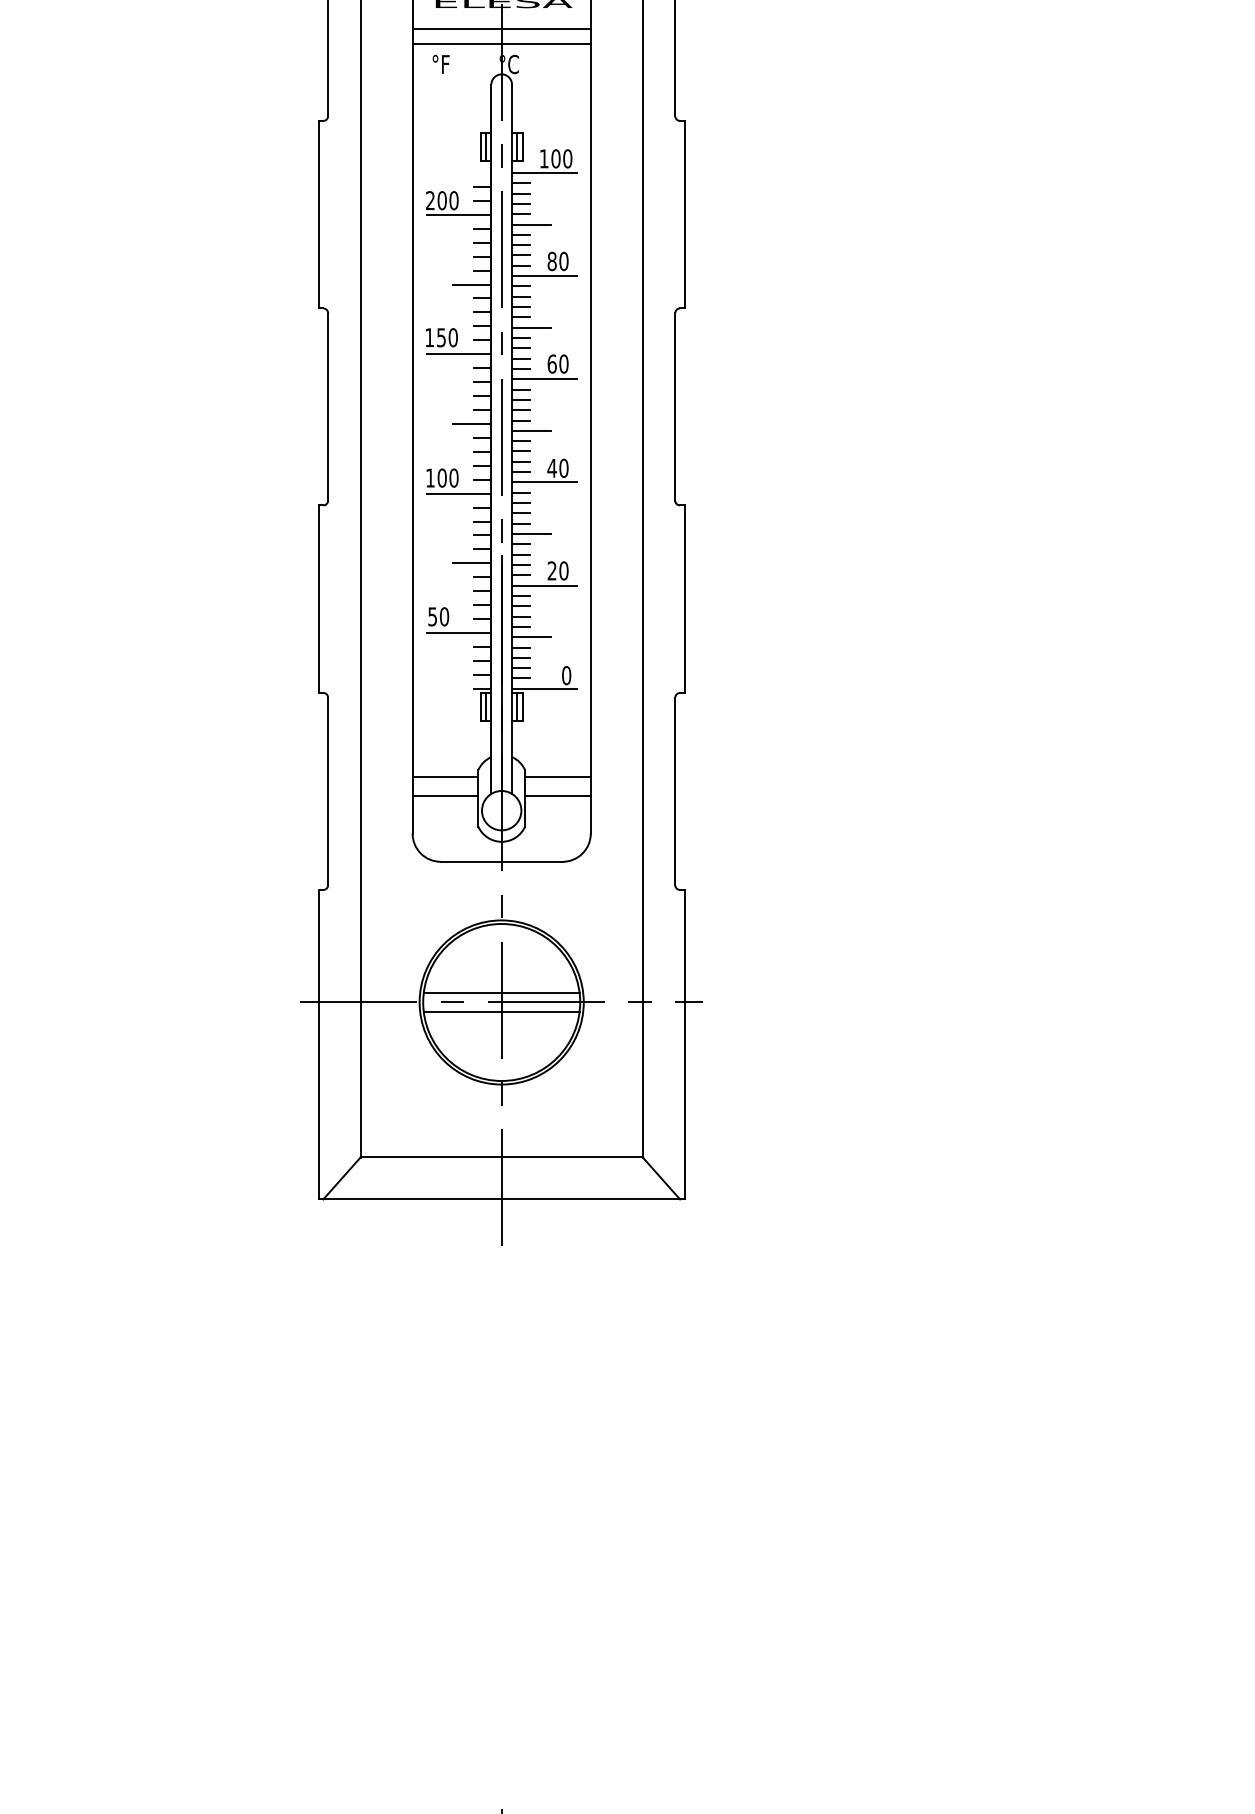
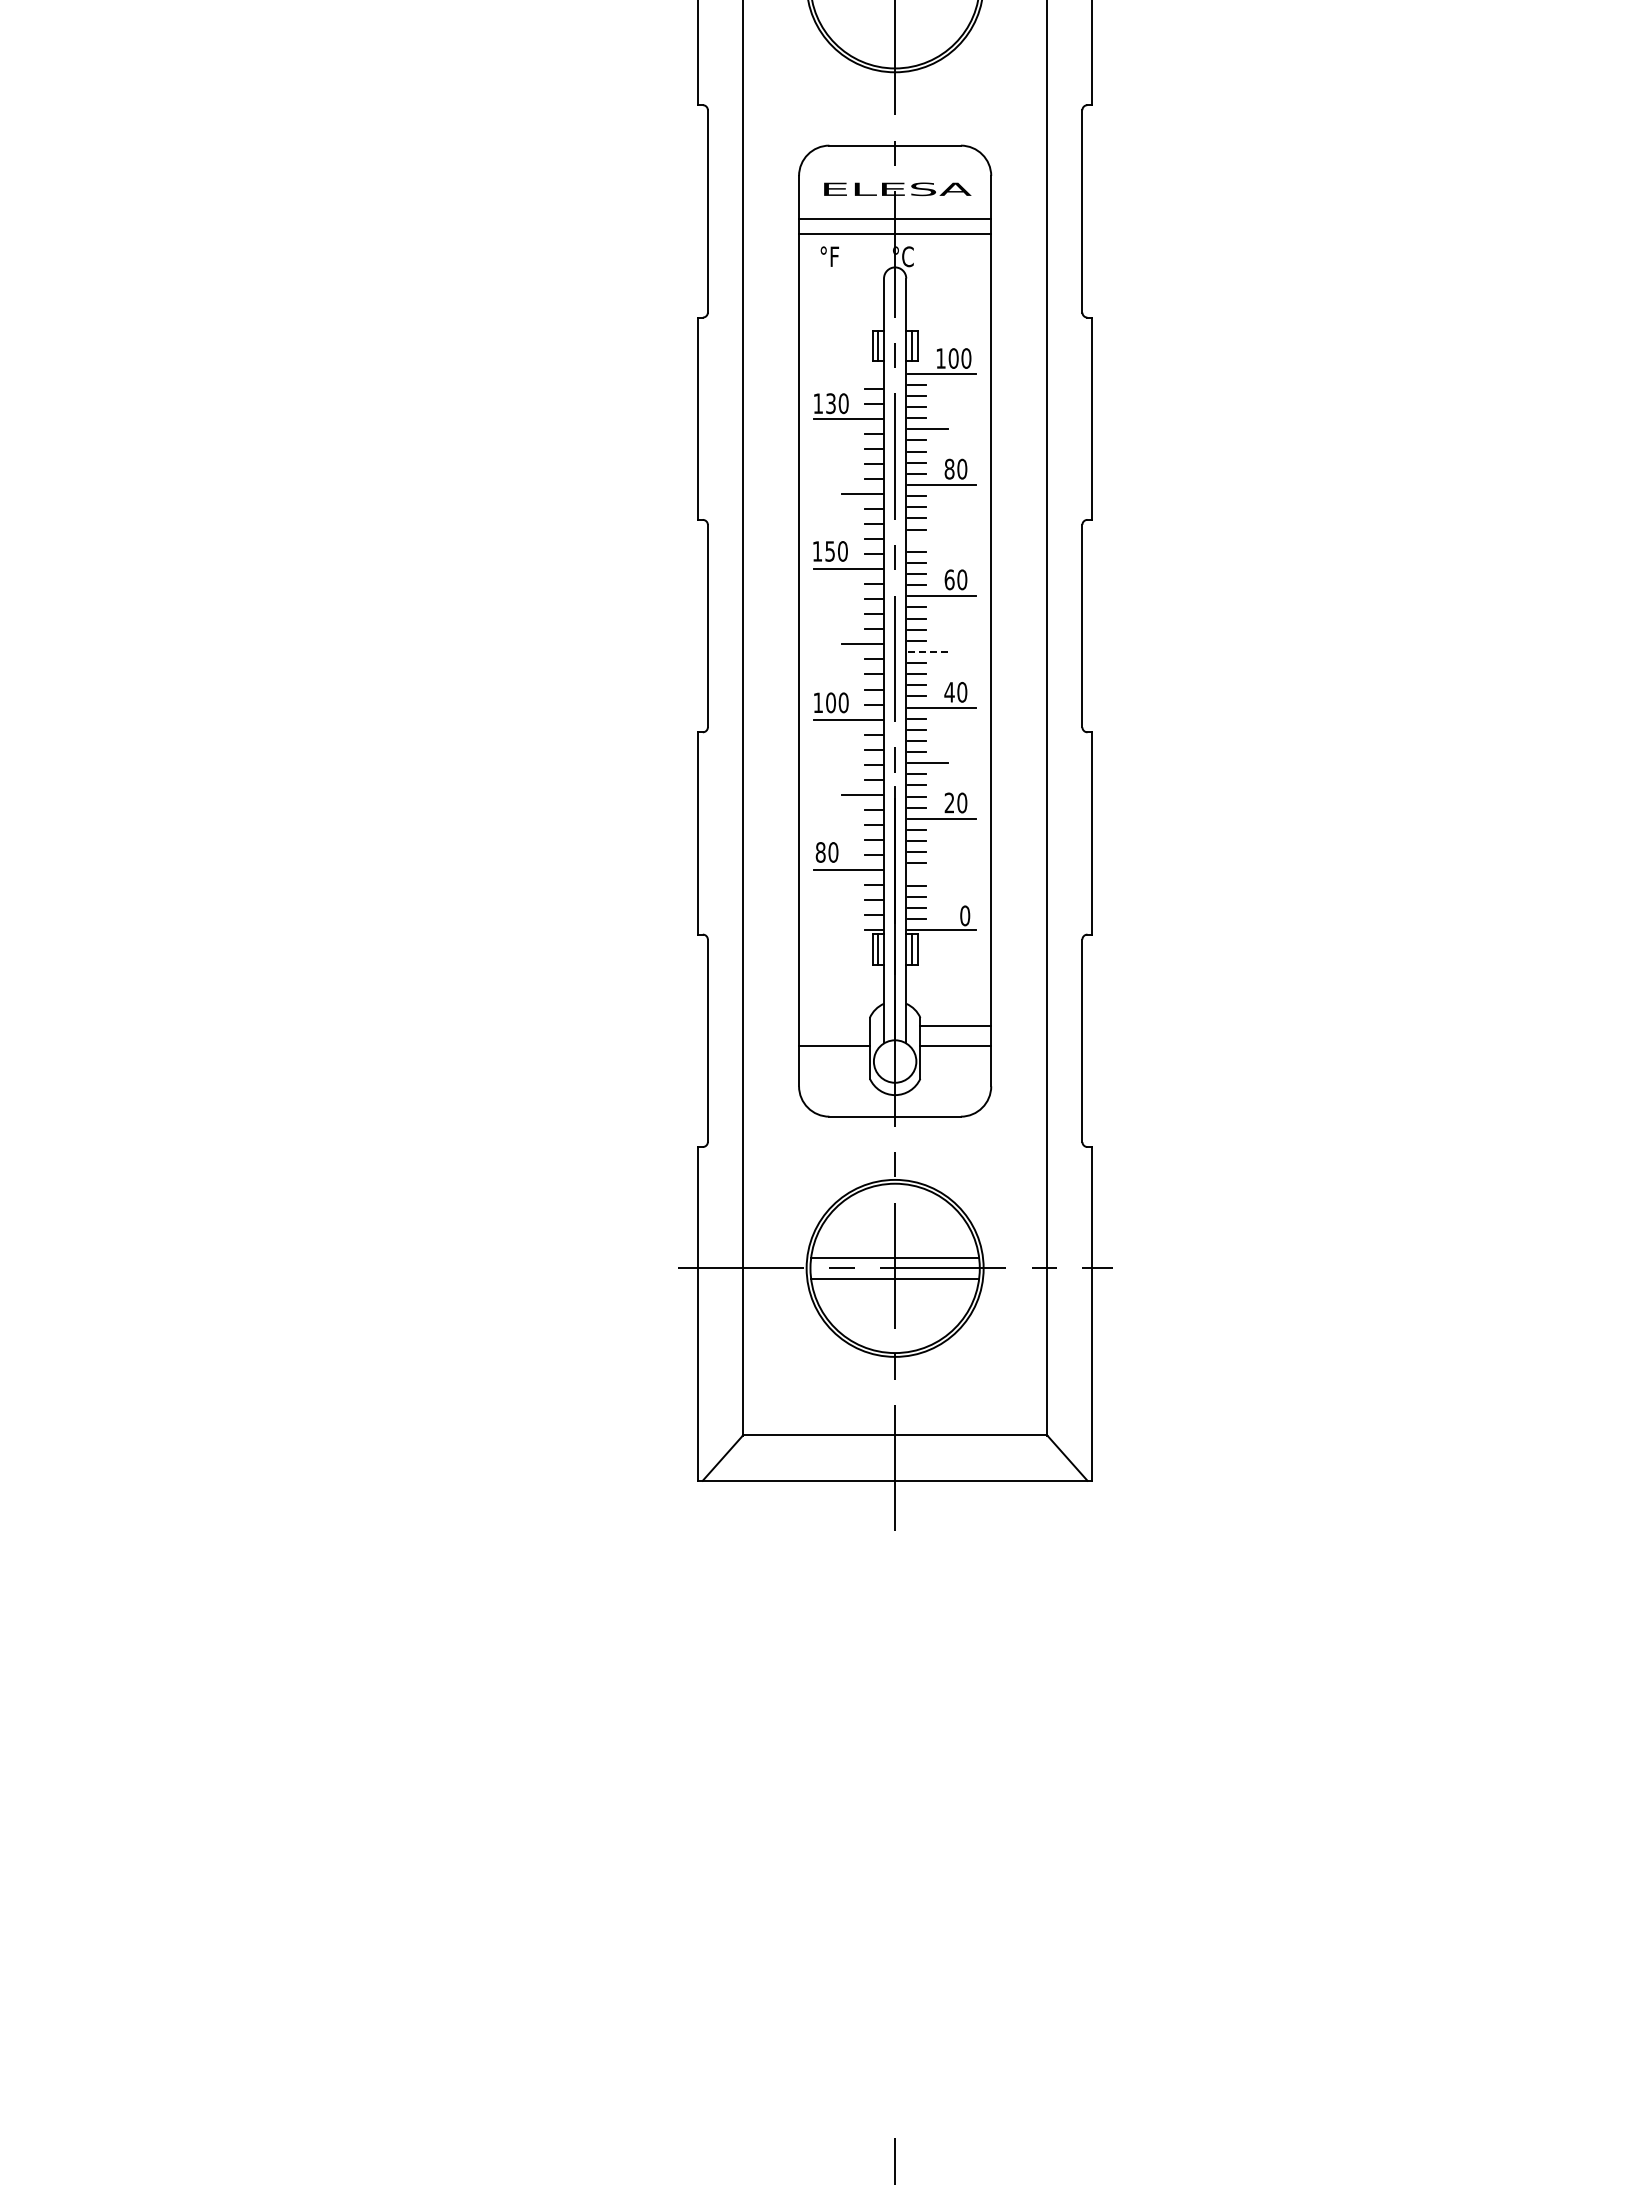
text: (436, 200) -> (824, 403), 200 -> 130
line: (531, 327) -> (927, 540), removed
line: (531, 430) -> (927, 651), solid -> dashed
text: (432, 616) -> (820, 852), 50 -> 80
line: (531, 637) -> (927, 874), removed
line: (445, 777) -> (834, 1025), removed

